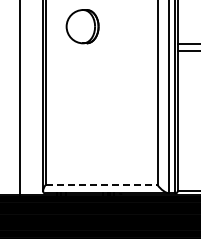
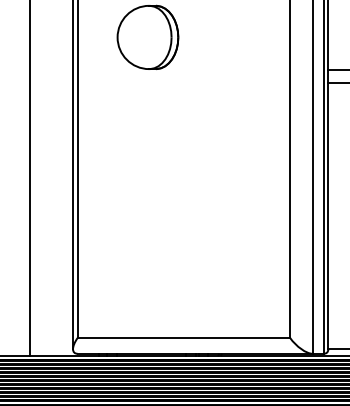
line: (102, 185) -> (185, 338), dashed -> solid

